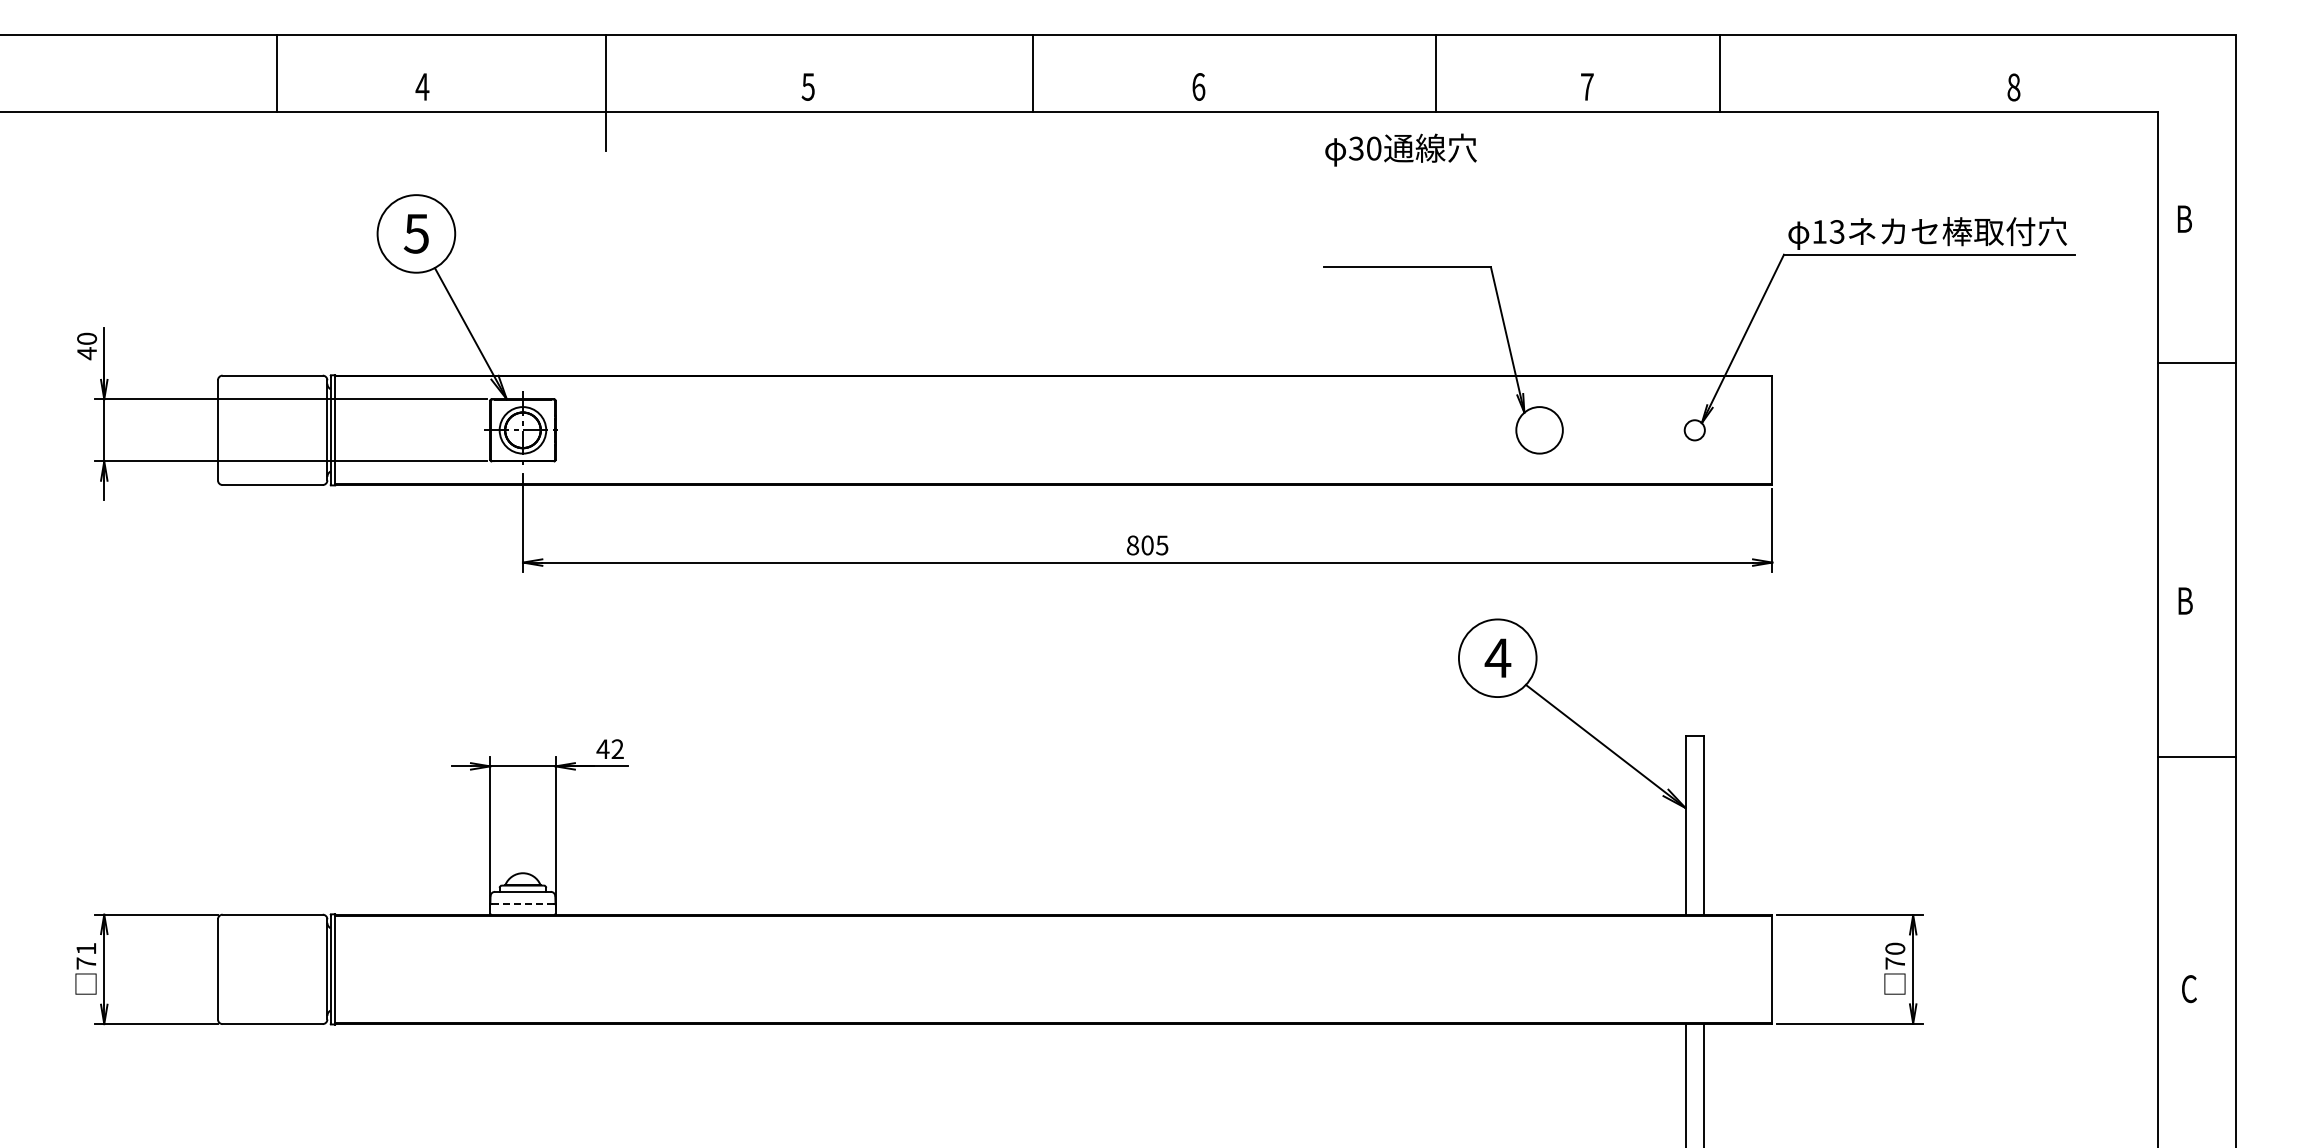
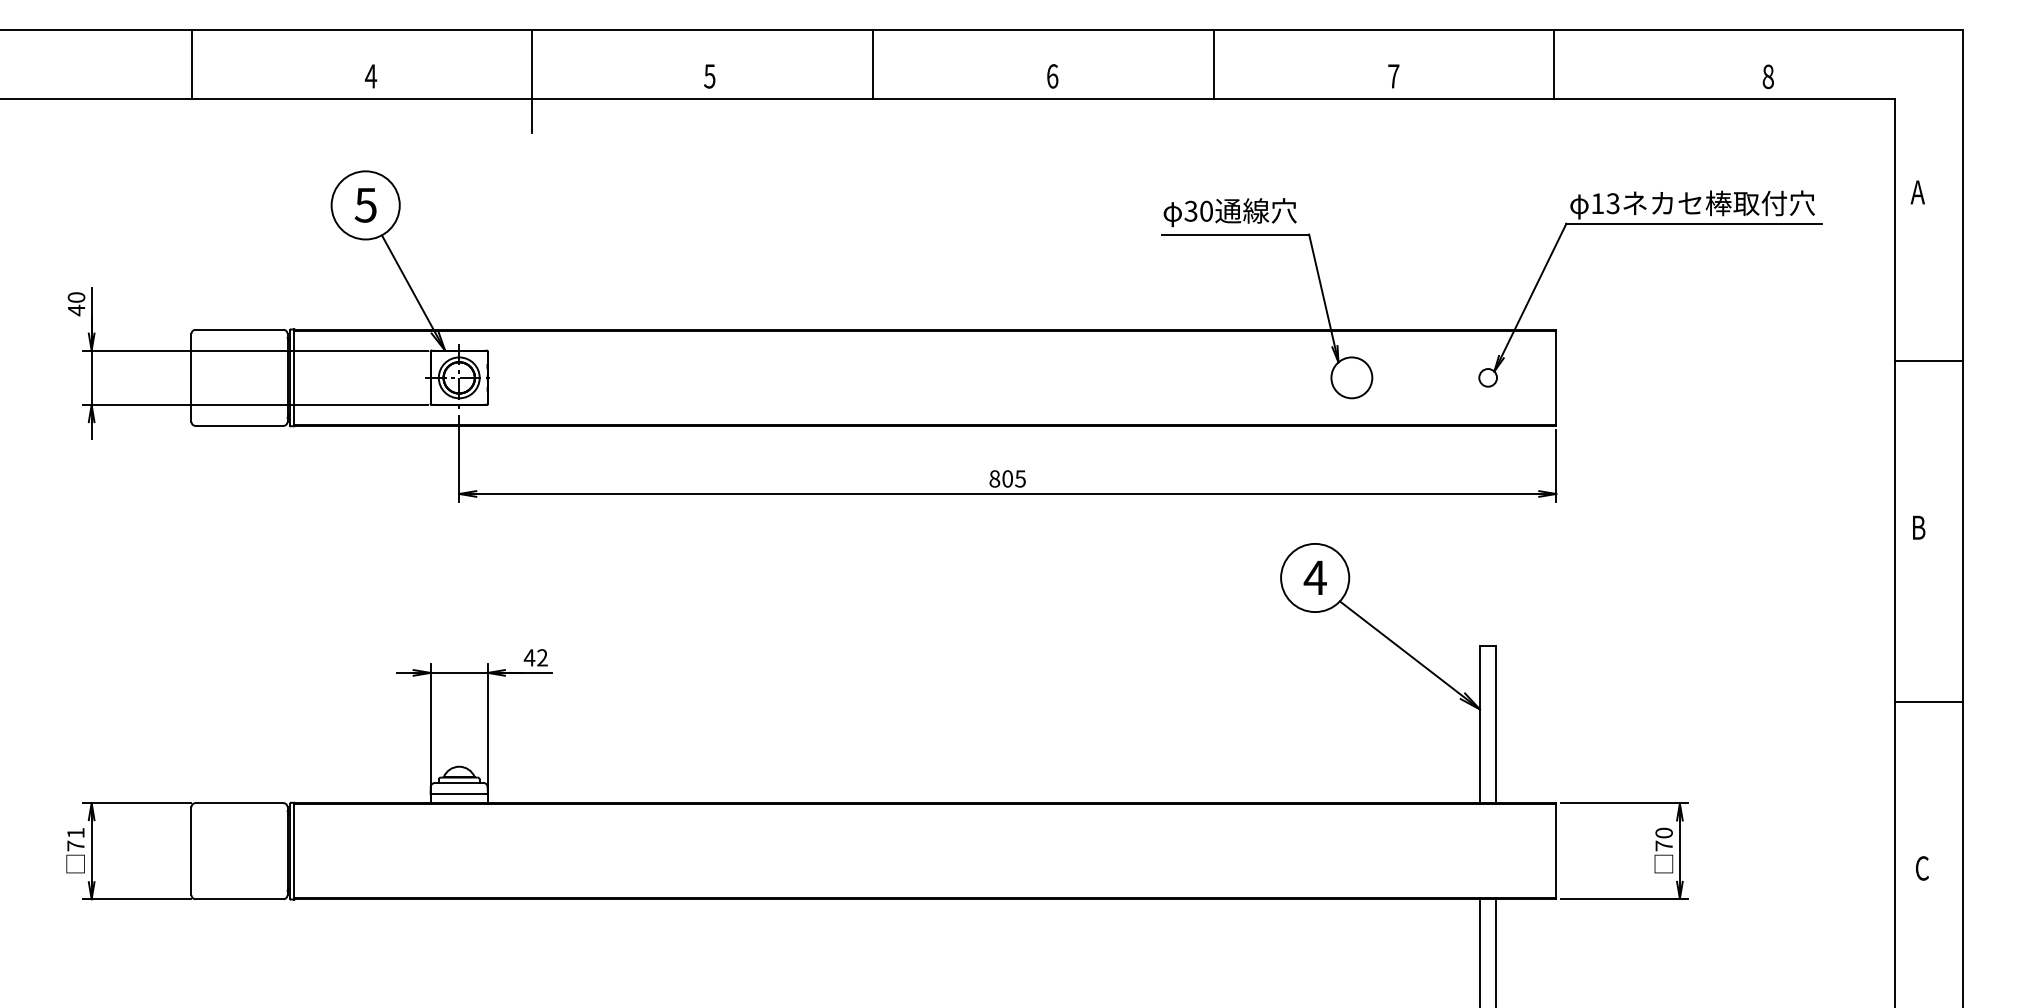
line: (277, 73) -> (191, 64), moved
line: (1033, 73) -> (873, 64), moved
line: (1436, 73) -> (1213, 64), moved
line: (1720, 73) -> (1554, 64), moved
text: (1400, 149) -> (1229, 212), moved
text: (2184, 218) -> (1918, 191), B -> A
line: (2196, 362) -> (1928, 360), moved
line: (2196, 756) -> (1928, 701), moved
line: (522, 904) -> (458, 794), dashed -> solid

